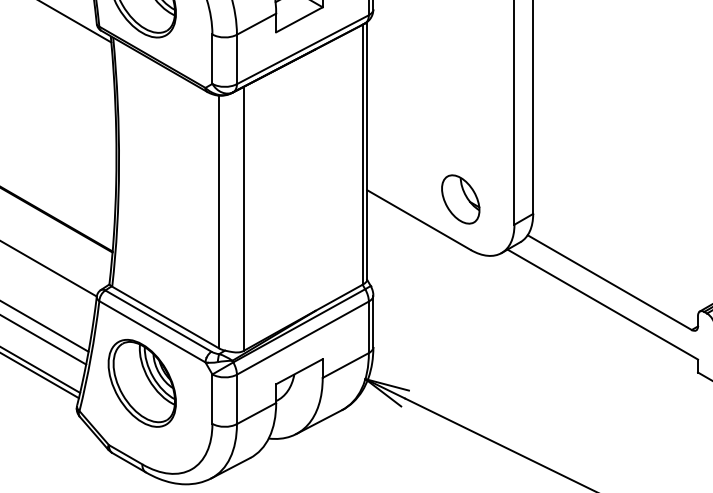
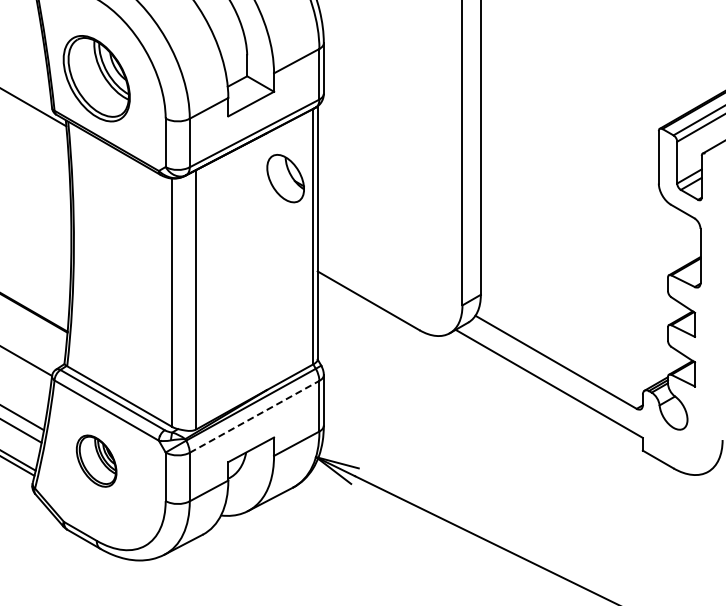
part: (460, 199) -> (285, 178), moved
line: (303, 337) -> (255, 416), solid -> dashed
part: (142, 382) -> (96, 460), size x0.6

